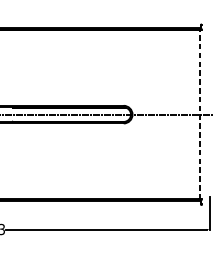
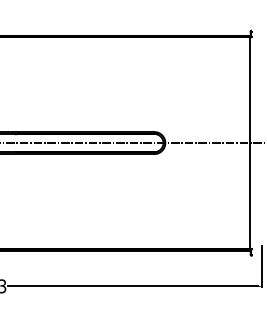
line: (199, 114) -> (249, 143), dashed -> solid

